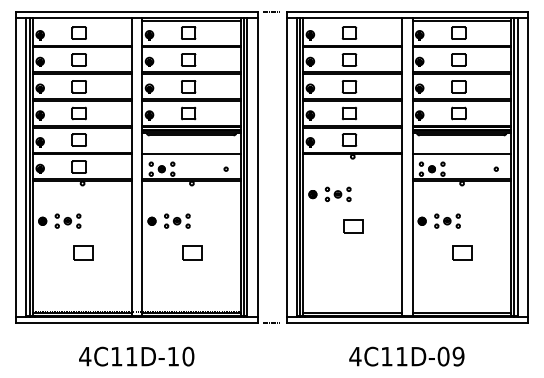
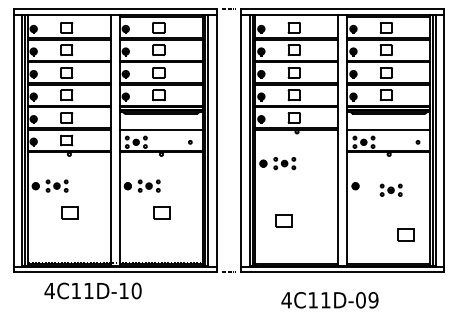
part: (447, 220) -> (391, 189), moved
part: (353, 226) -> (284, 220), moved
part: (462, 252) -> (405, 234), moved
text: (136, 356) -> (92, 290), moved
text: (406, 356) -> (329, 300), moved

